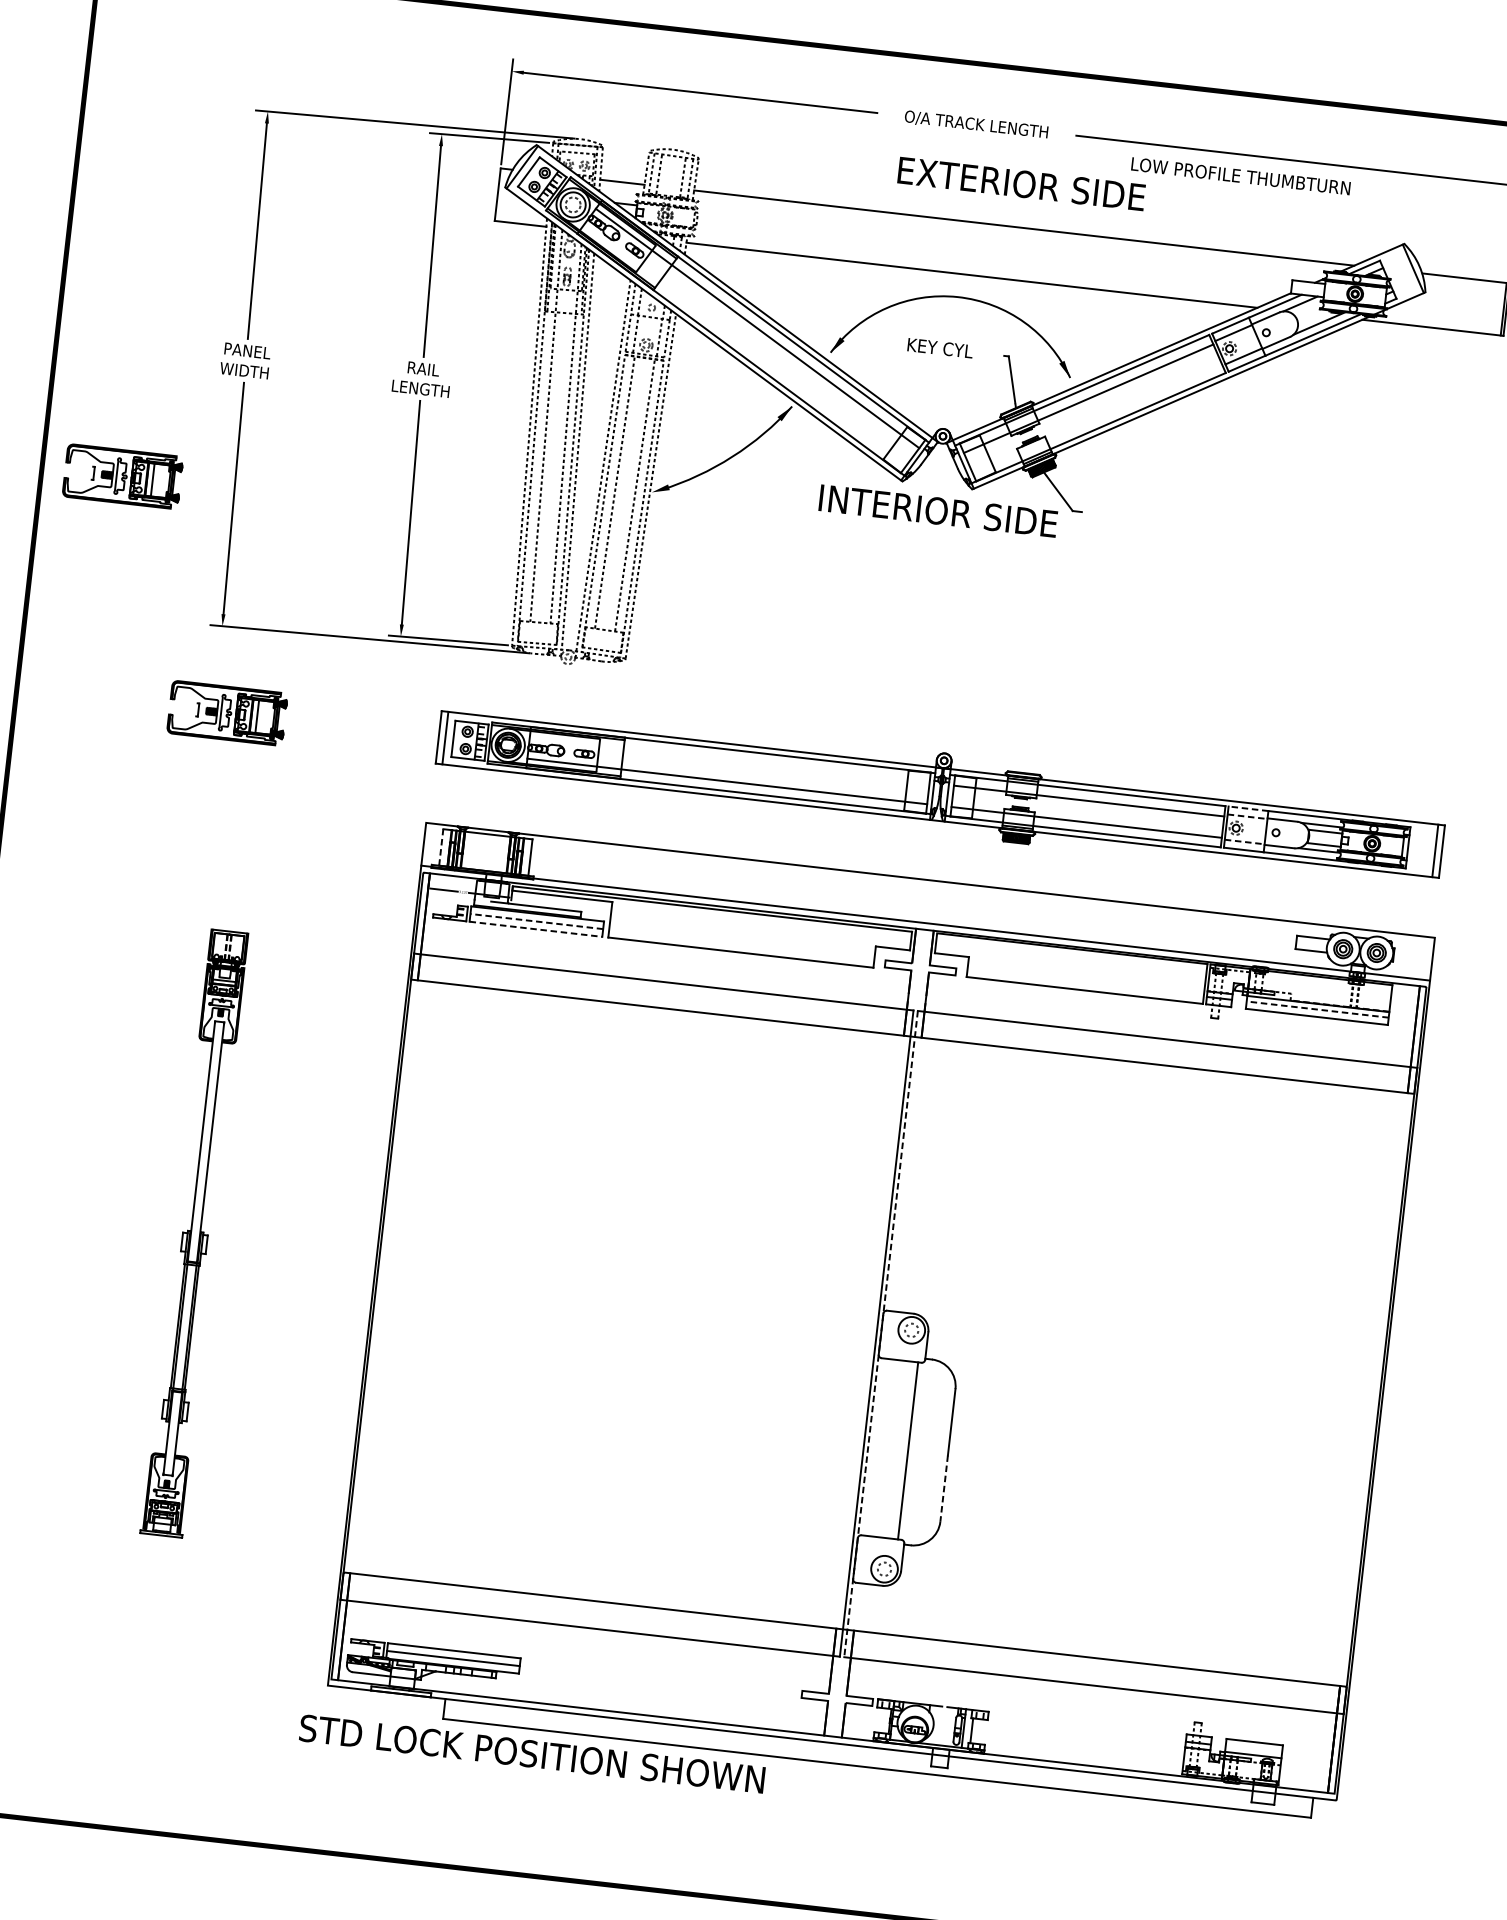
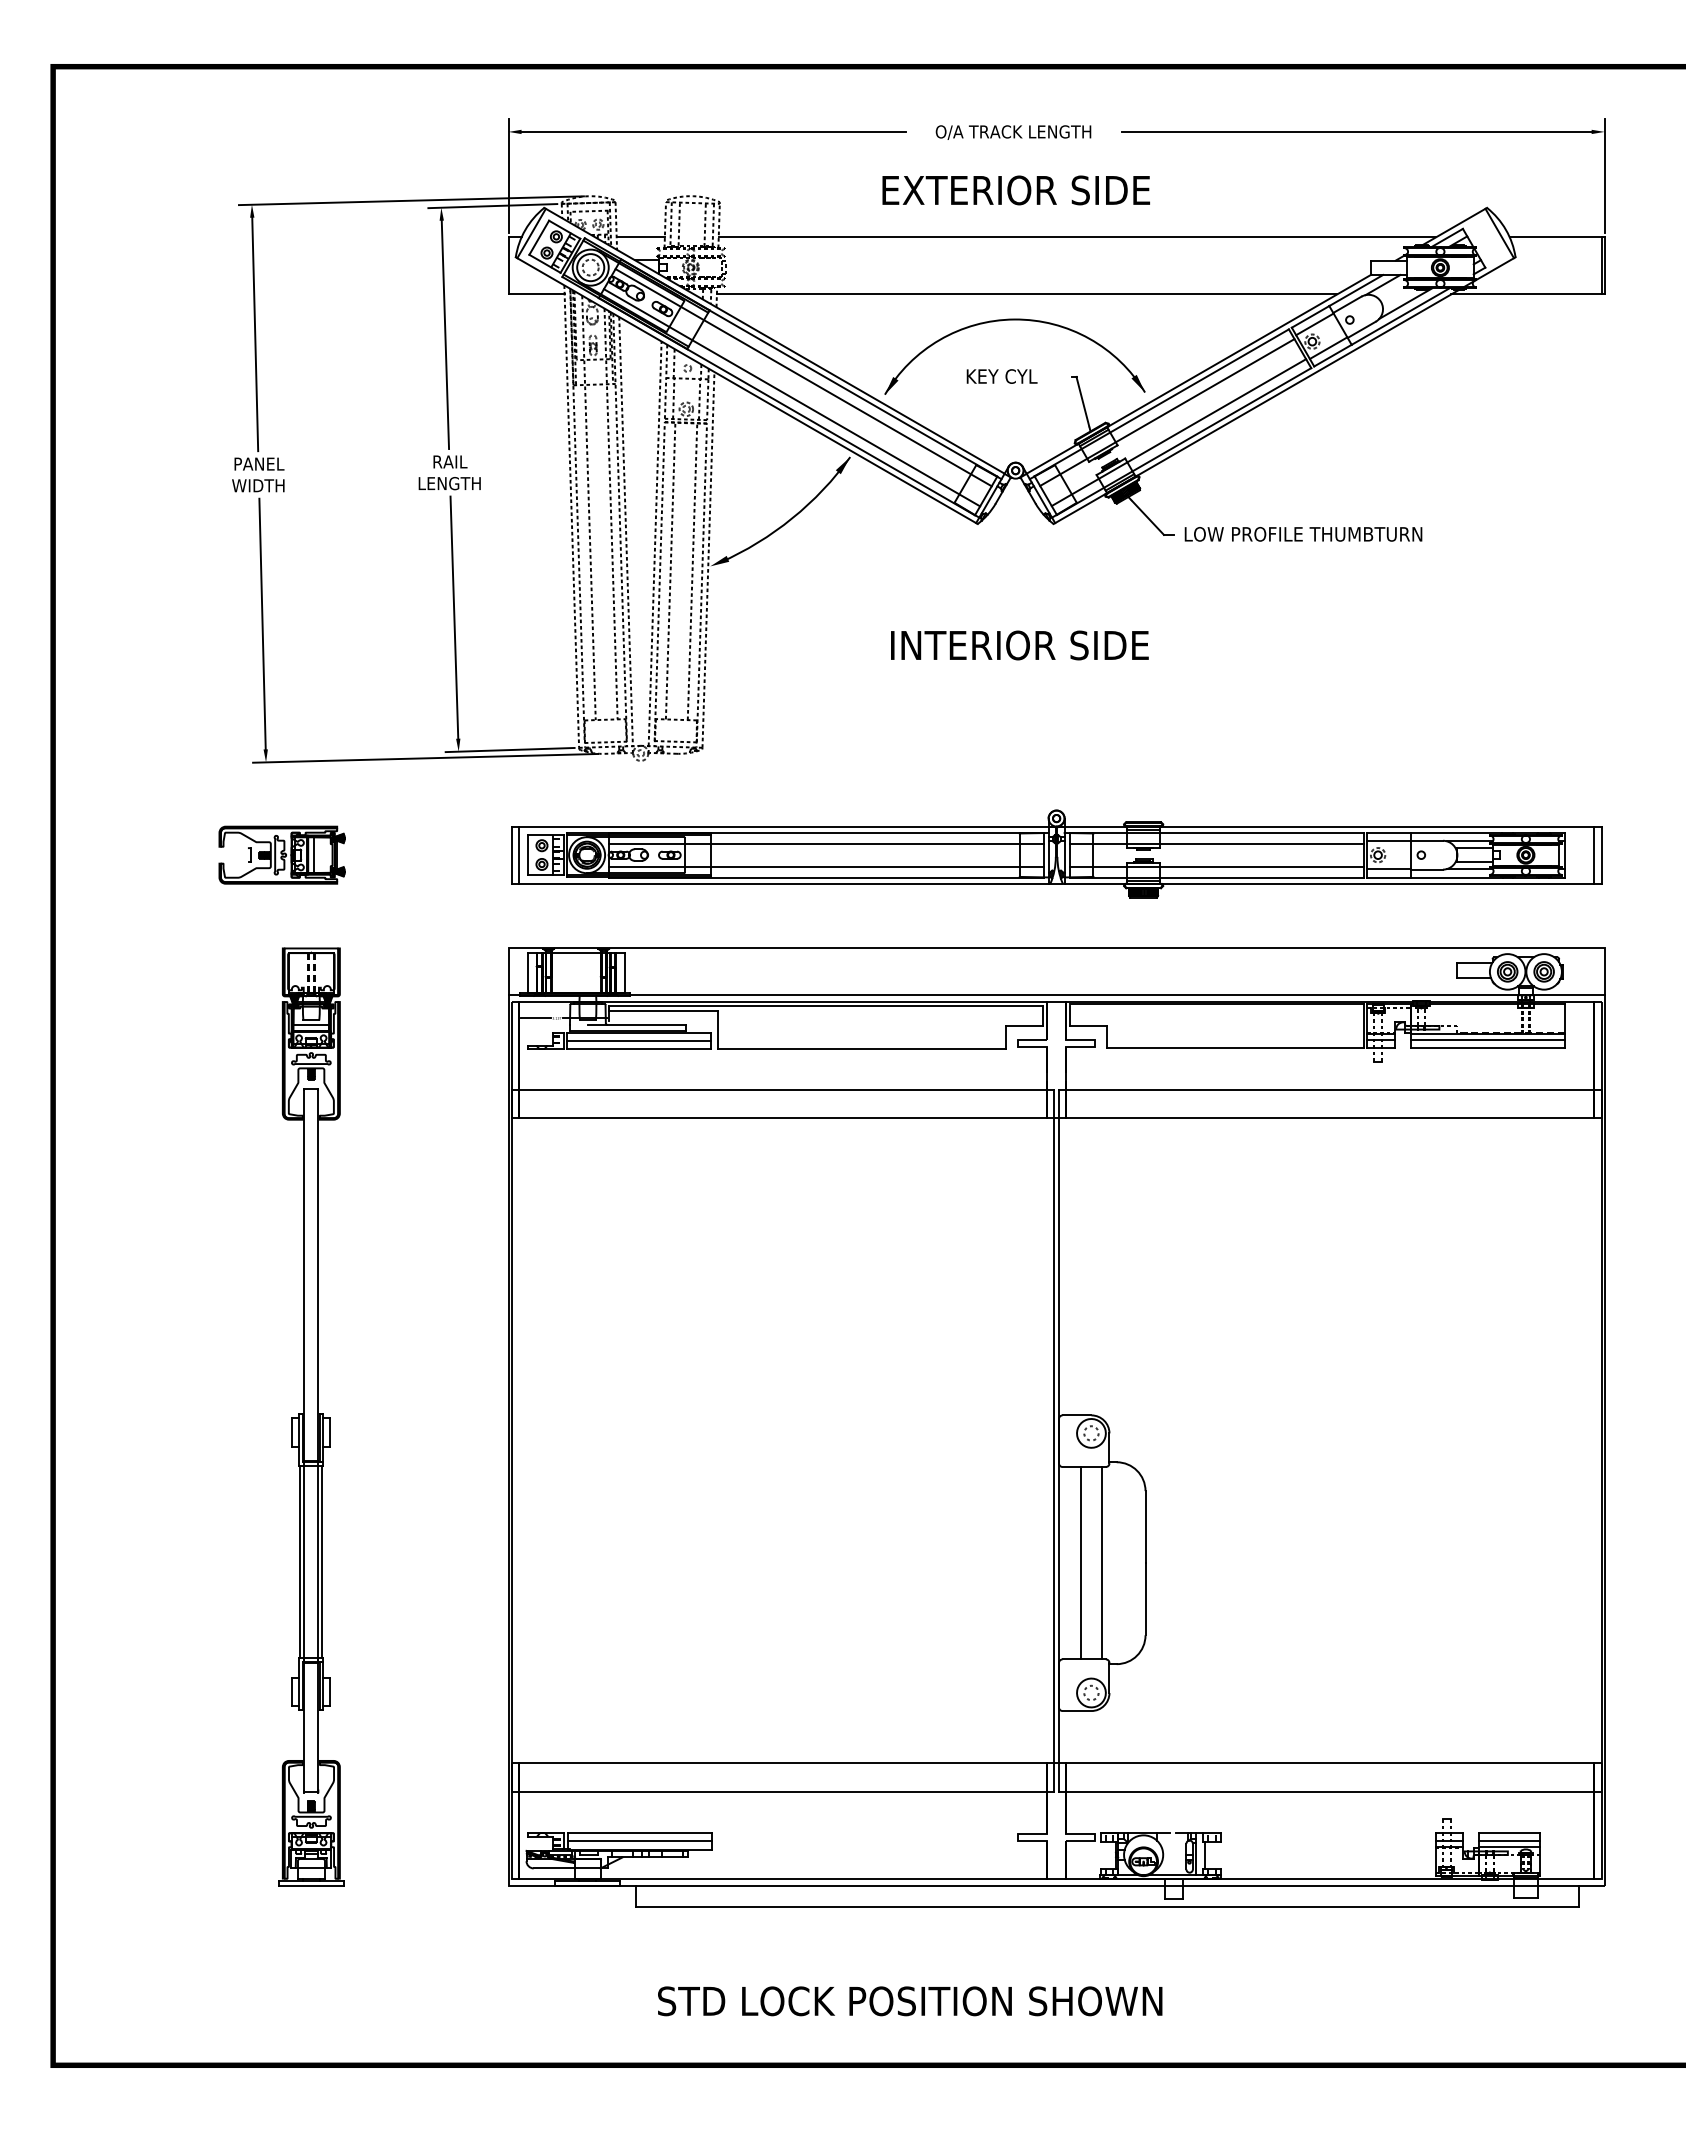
text: (1240, 176) -> (1303, 534), moved
text: (1020, 184) -> (1015, 190), moved
line: (744, 345) -> (791, 397), added
line: (1096, 418) -> (1178, 432), added
part: (122, 476) -> (140, 613), removed
text: (938, 511) -> (1019, 645), moved
line: (729, 760) -> (826, 844), added
line: (1248, 808) -> (1388, 832), dashed -> solid
line: (1247, 816) -> (1388, 841), dashed -> solid
line: (1244, 841) -> (1388, 868), dashed -> solid
line: (441, 846) -> (527, 972), dashed -> solid
line: (536, 921) -> (638, 1040), dashed -> solid
line: (536, 929) -> (639, 1049), dashed -> solid
line: (1317, 1009) -> (1487, 1039), dashed -> solid
part: (195, 1232) -> (311, 1416), size x1.43
line: (881, 1334) -> (1059, 1441), dashed -> solid
line: (888, 1448) -> (1080, 1563), added
line: (944, 1488) -> (1145, 1599), dashed -> solid
line: (1253, 1749) -> (1509, 1841), added
text: (532, 1754) -> (910, 2001), moved

